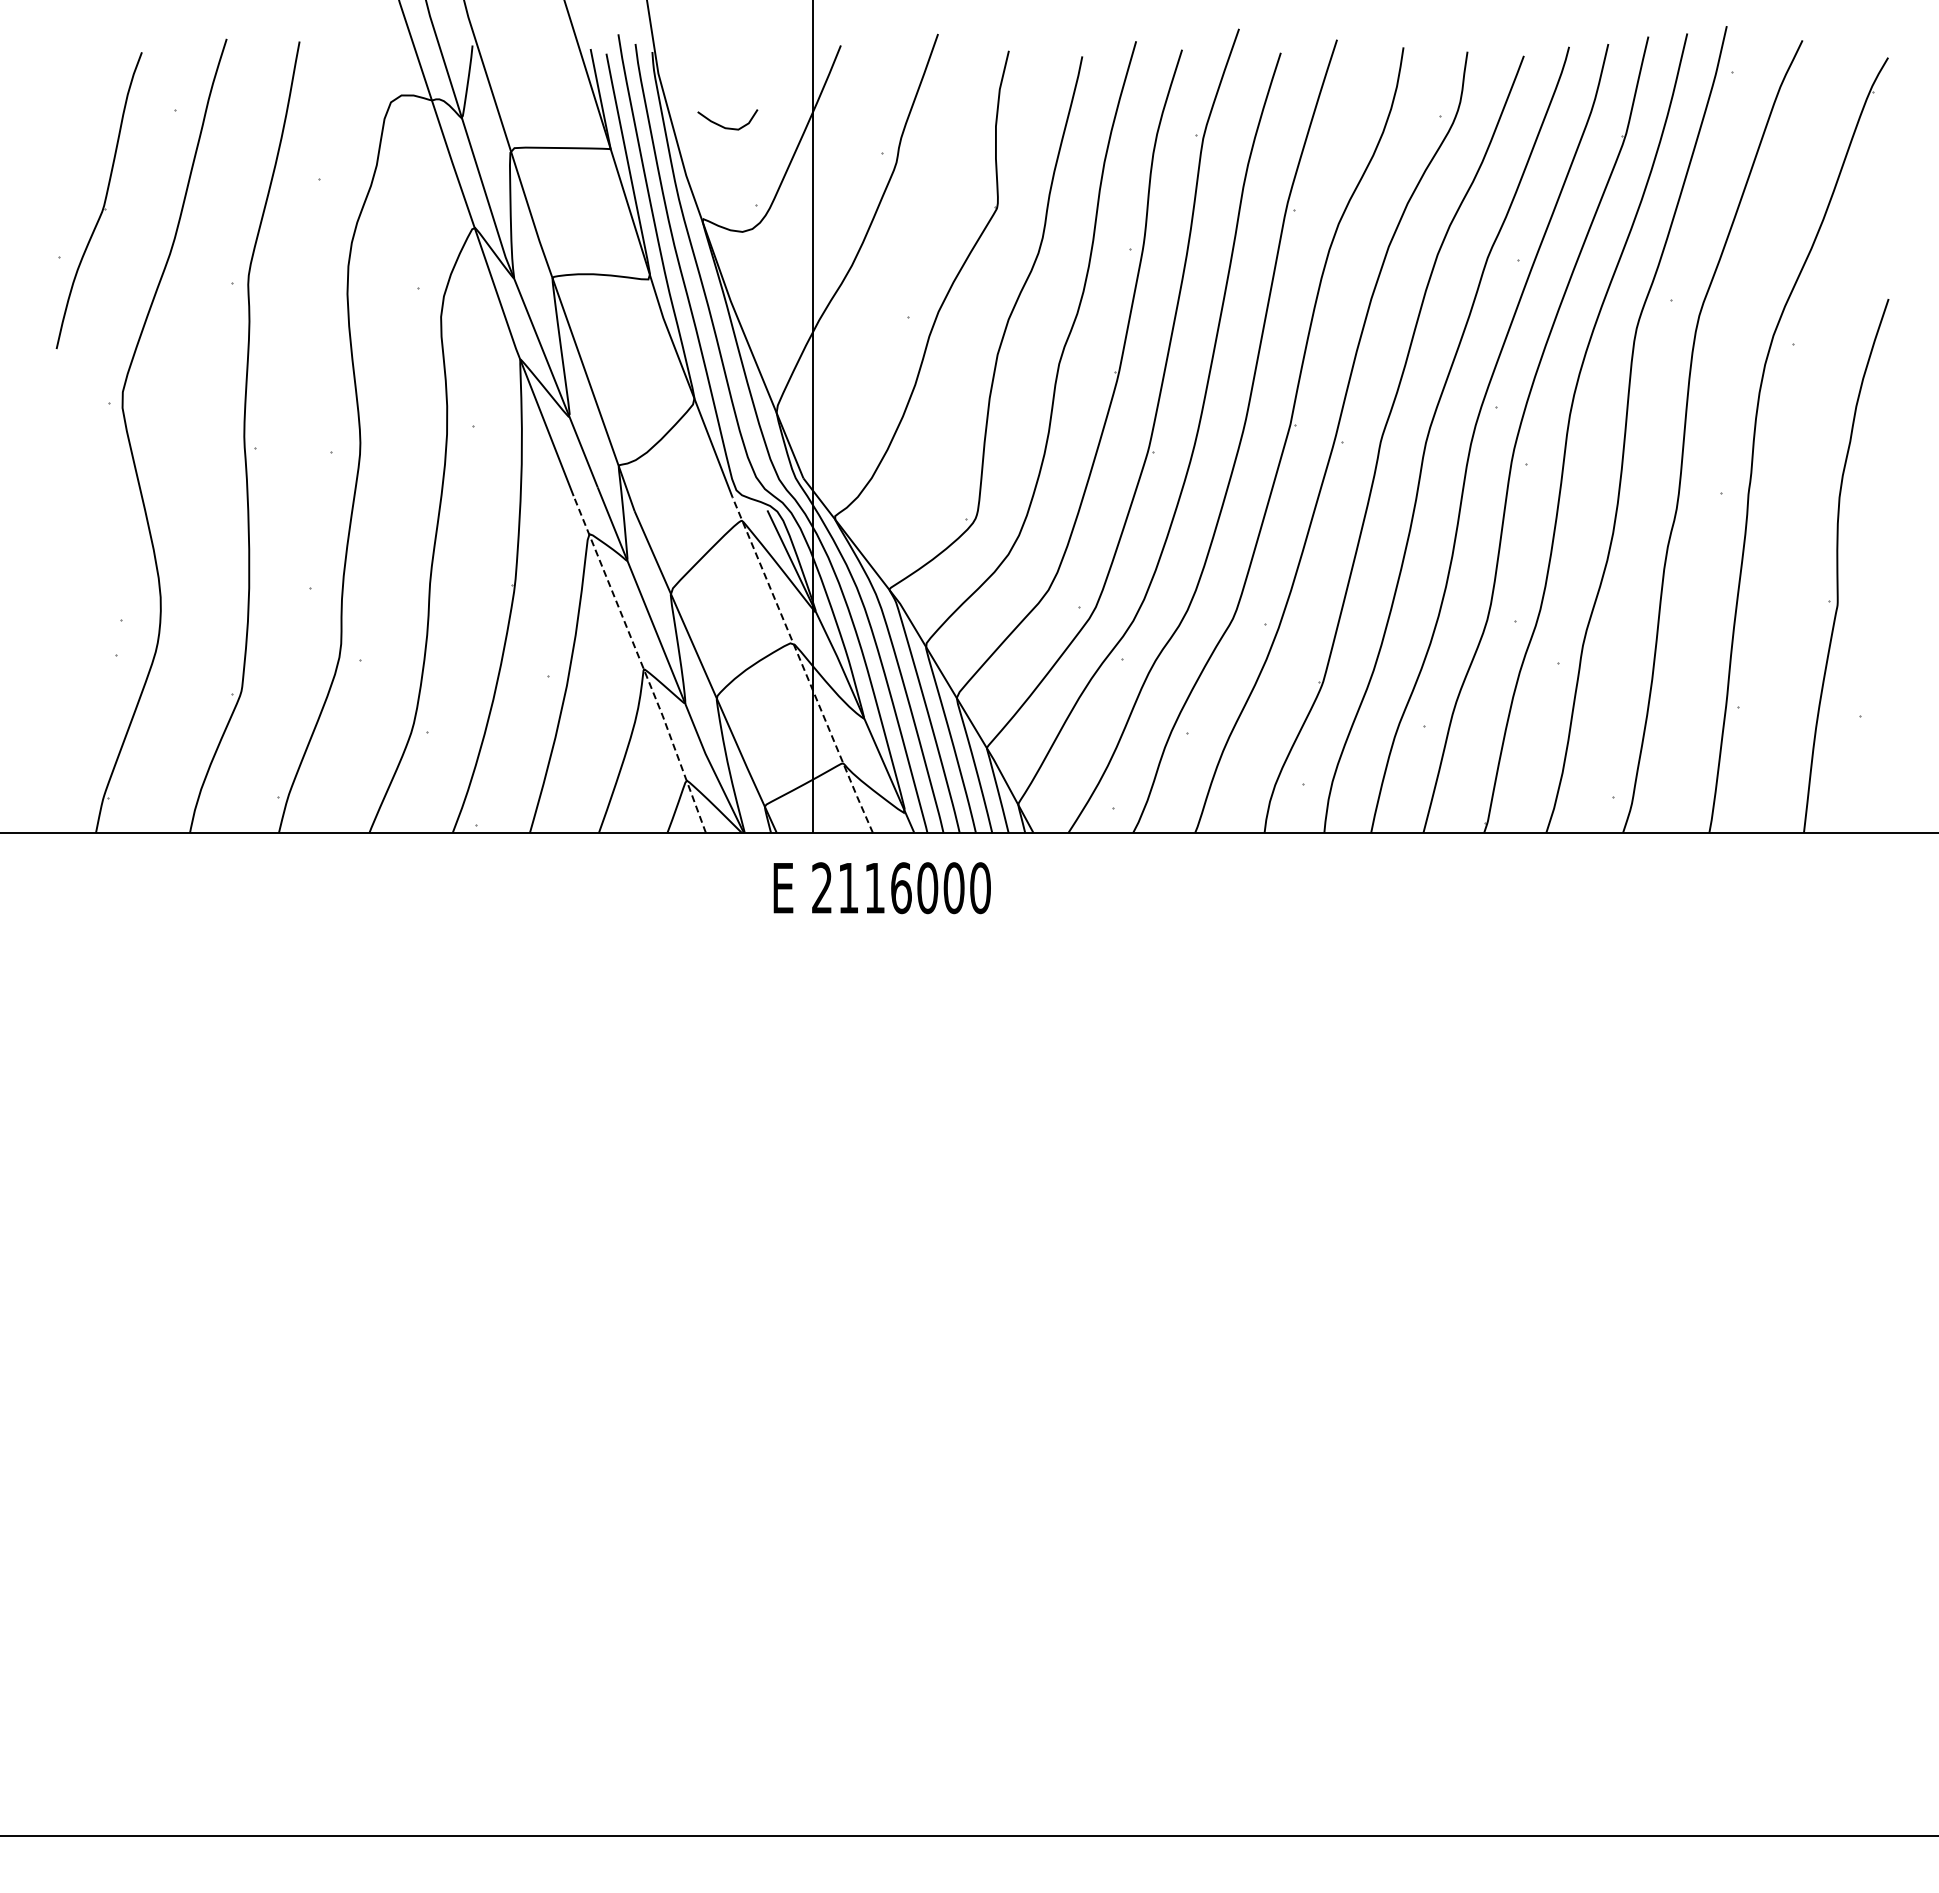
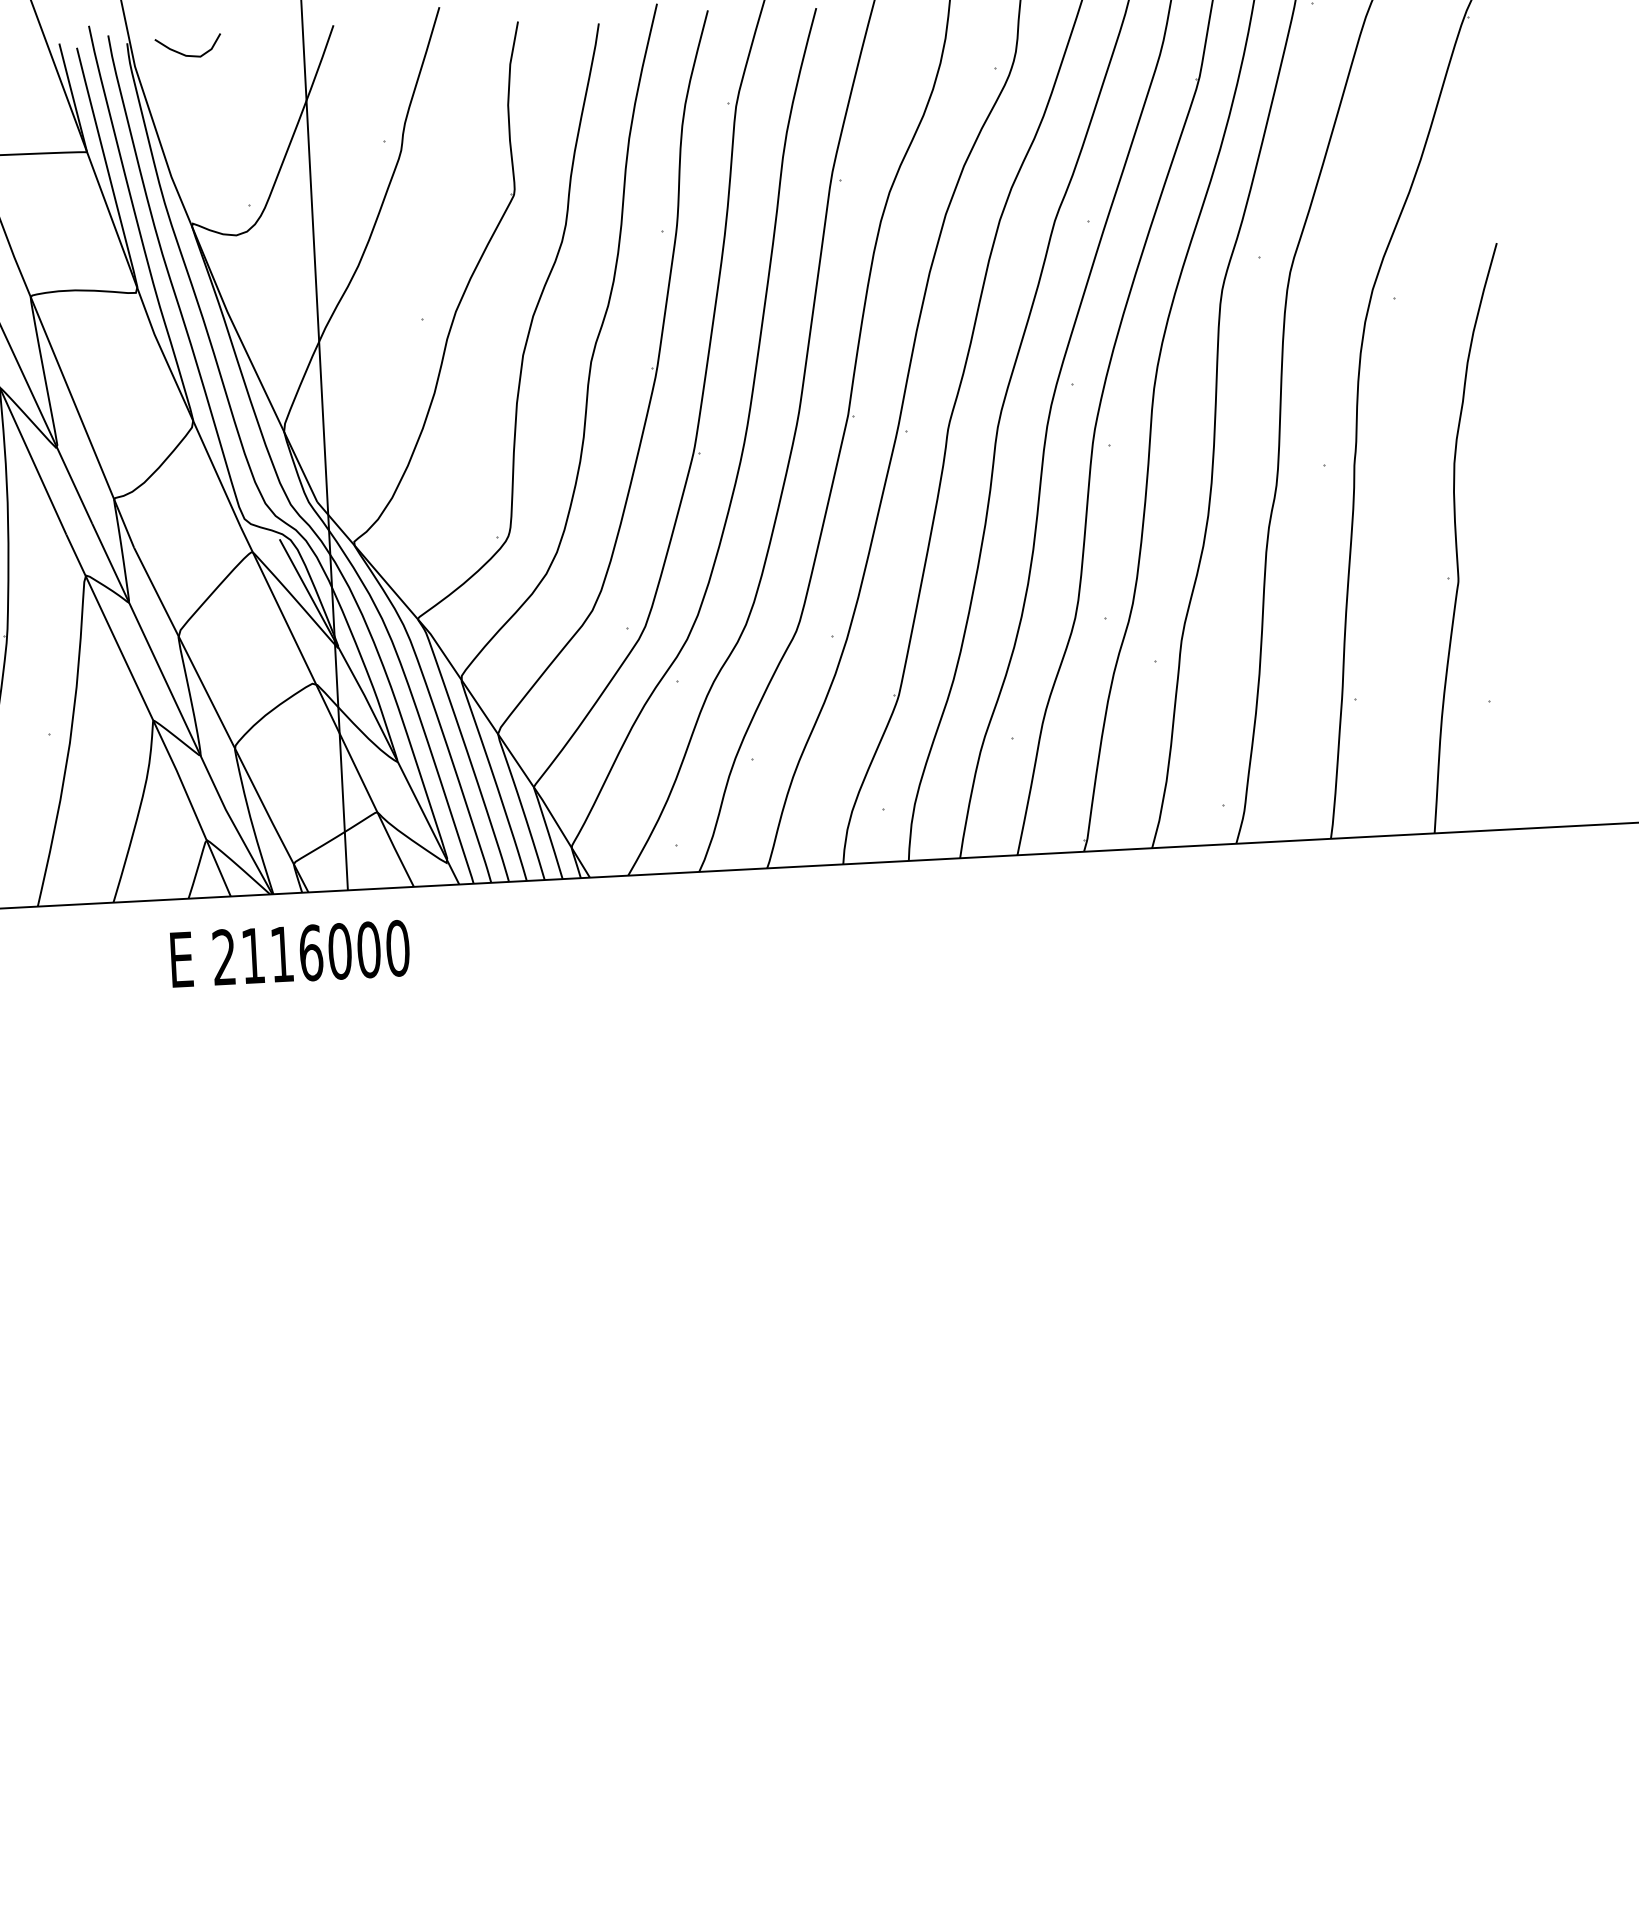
curve: (724, 126) -> (185, 54), moved
line: (641, 664) -> (150, 715), dashed -> solid
line: (802, 665) -> (327, 707), dashed -> solid
text: (881, 888) -> (289, 954), moved

